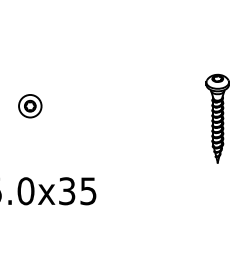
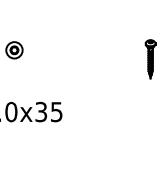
part: (217, 118) -> (150, 59), size x0.6

